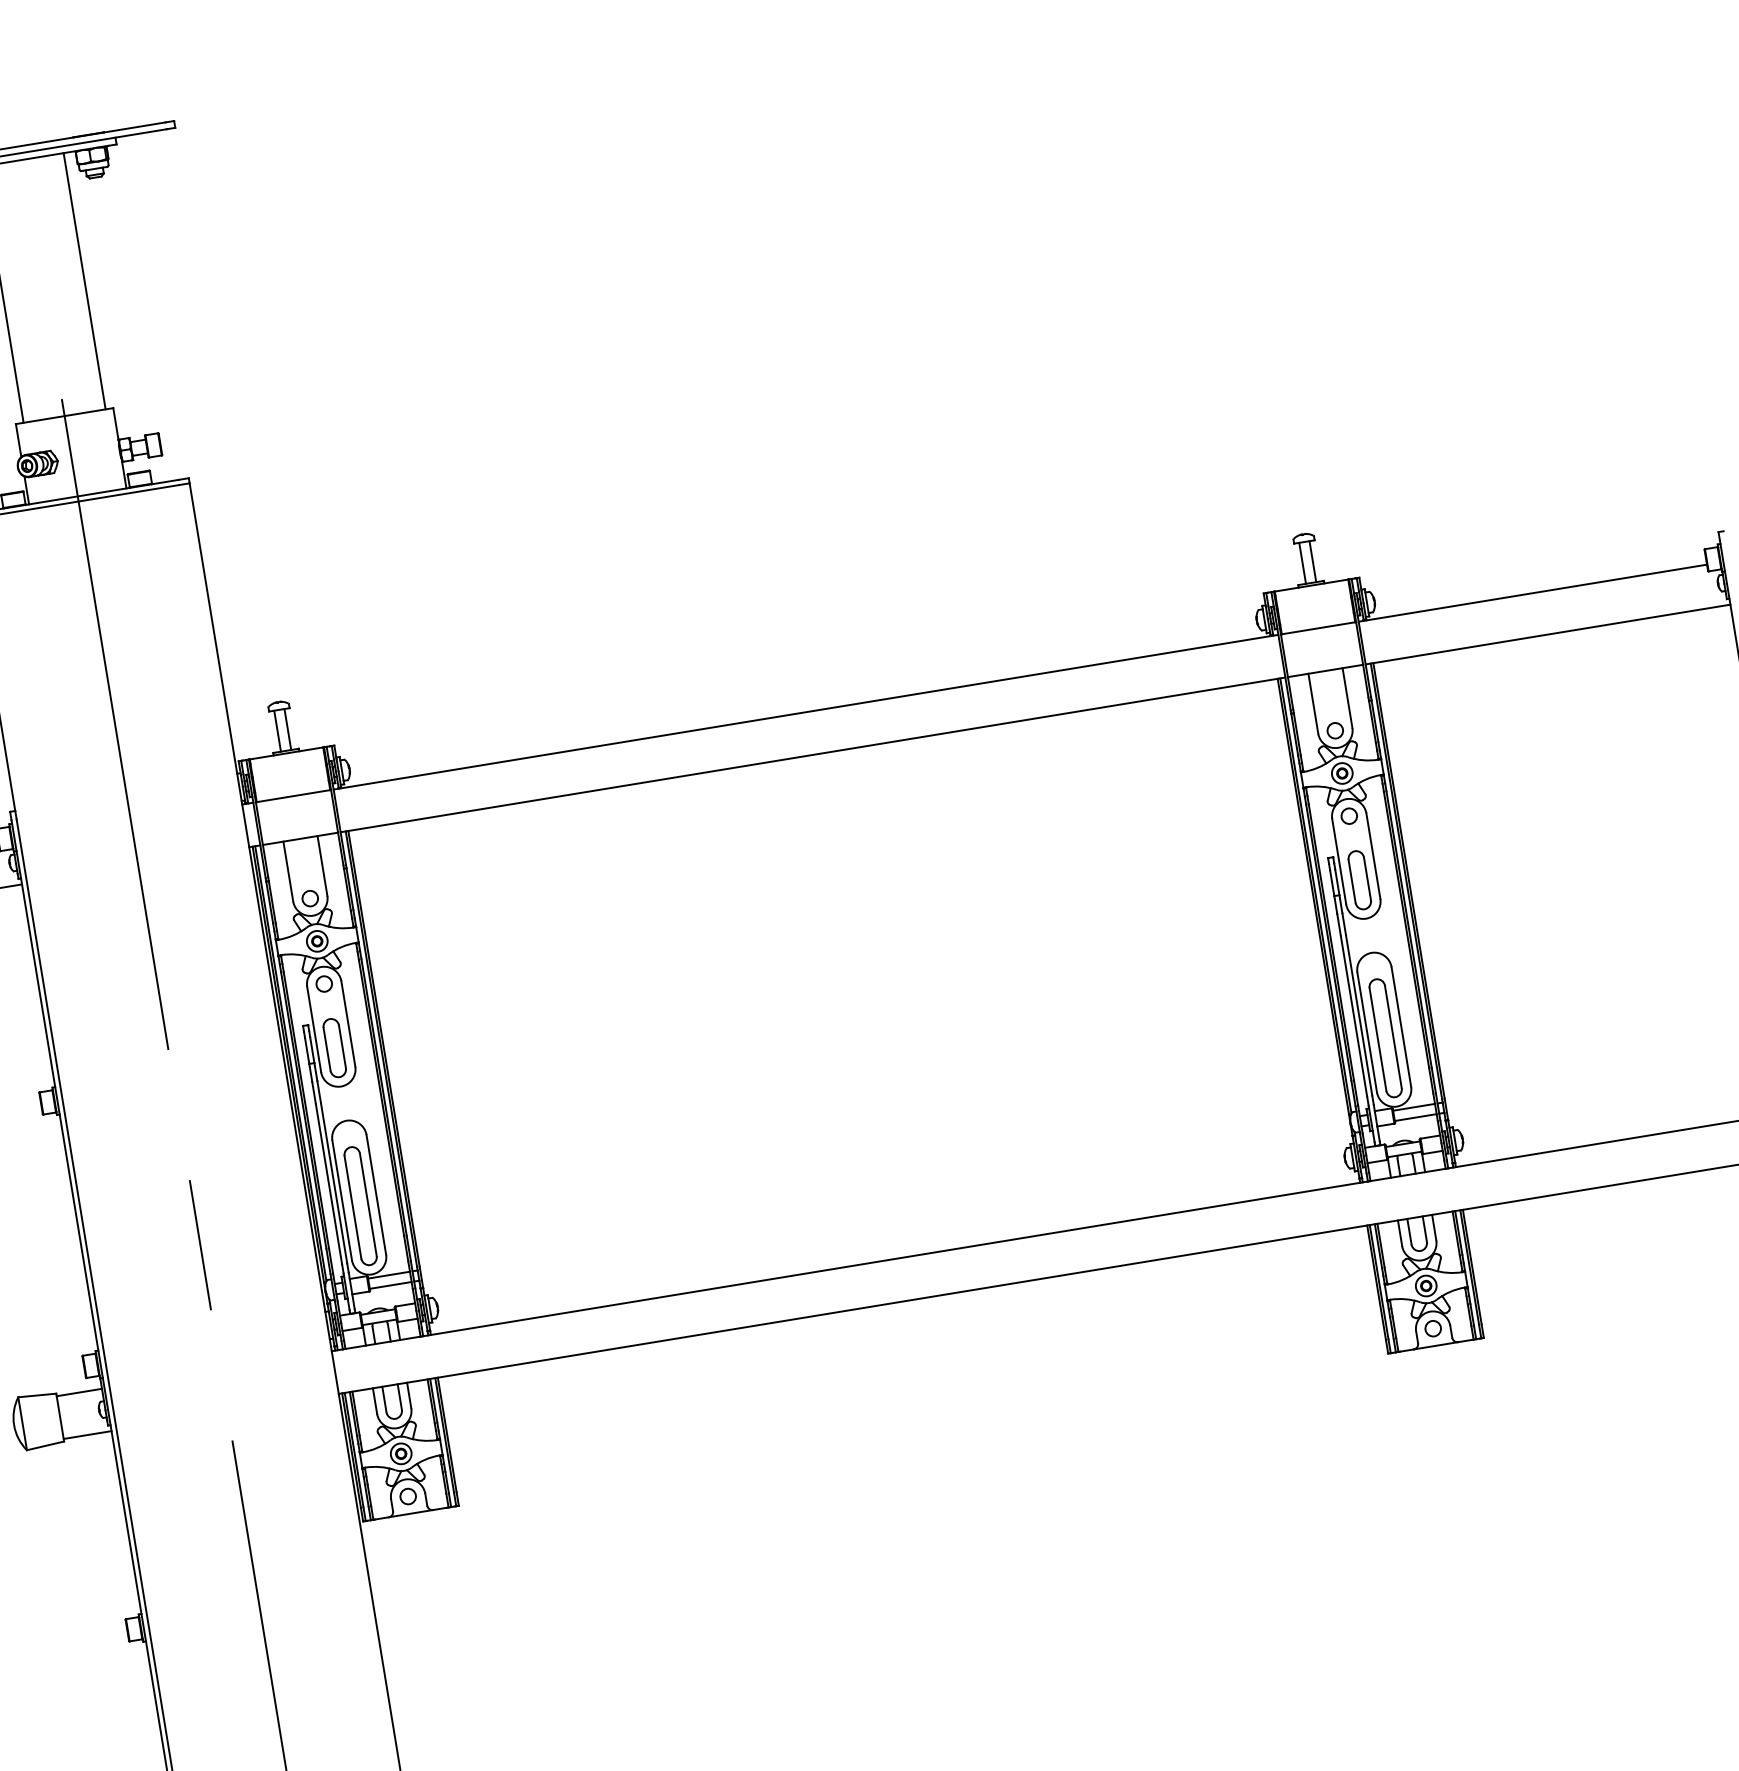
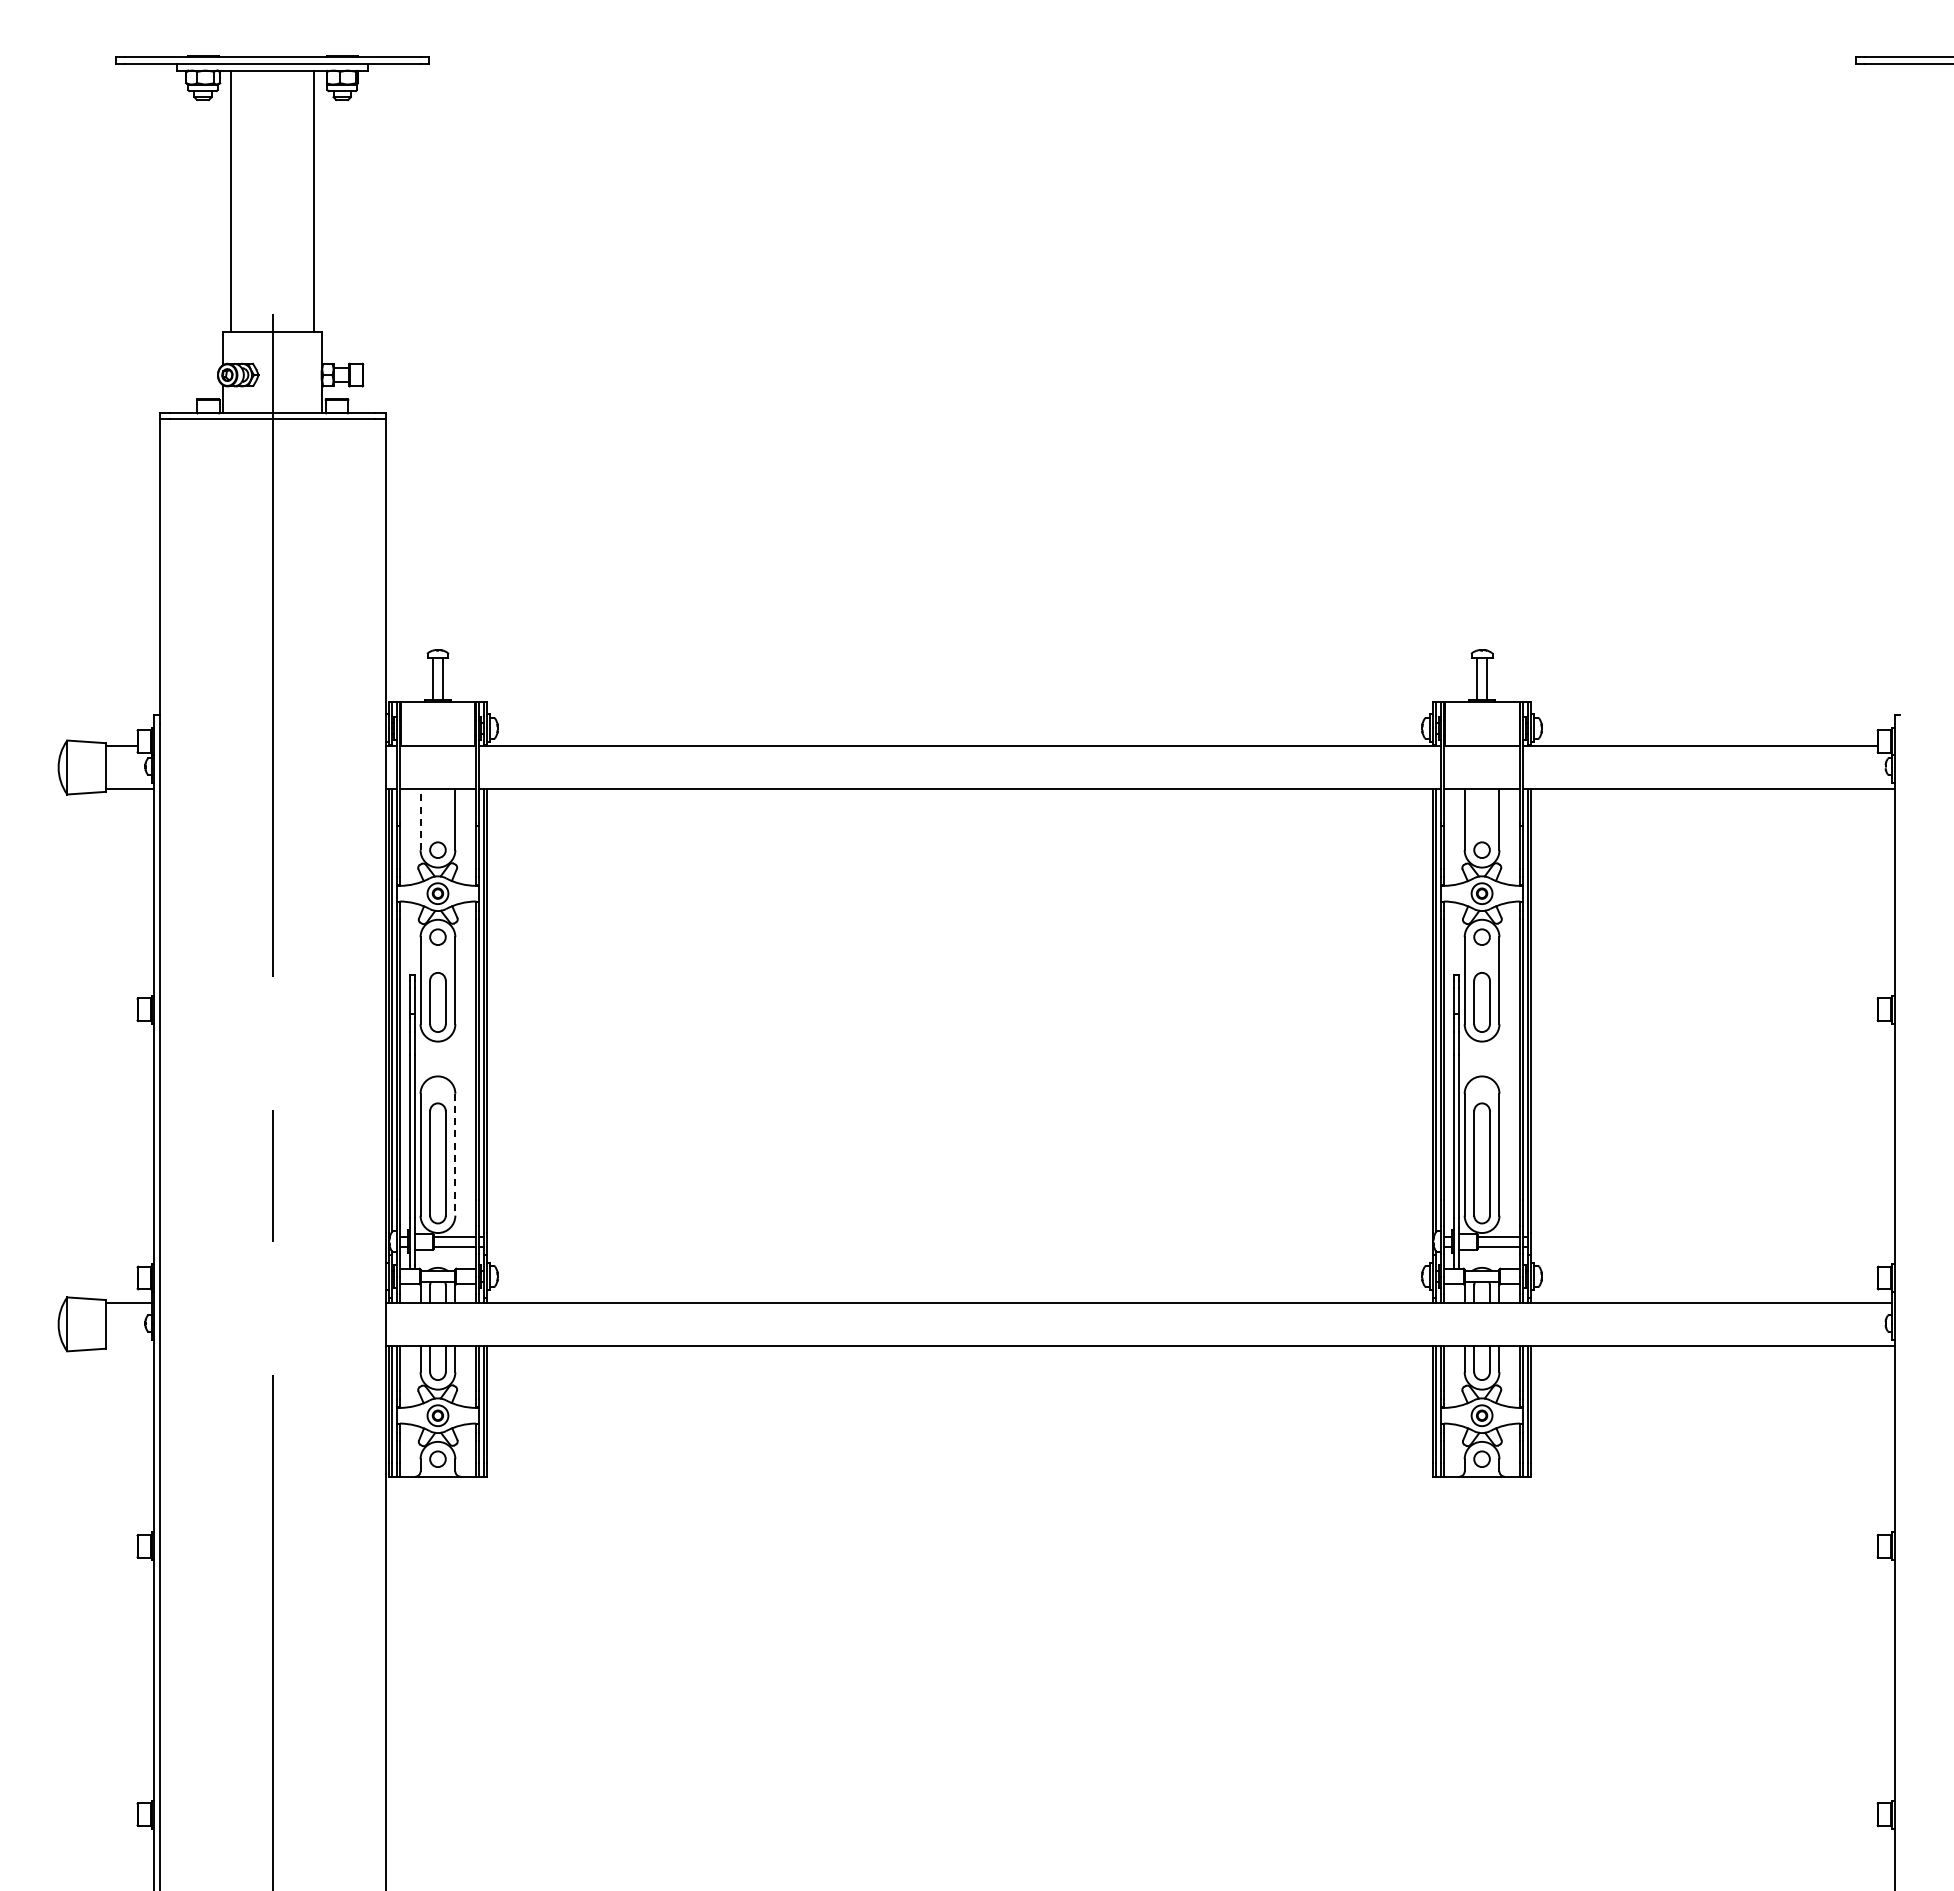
line: (288, 871) -> (420, 819), solid -> dashed
line: (376, 1194) -> (455, 1154), solid -> dashed
line: (87, 1435) -> (129, 1346), removed

